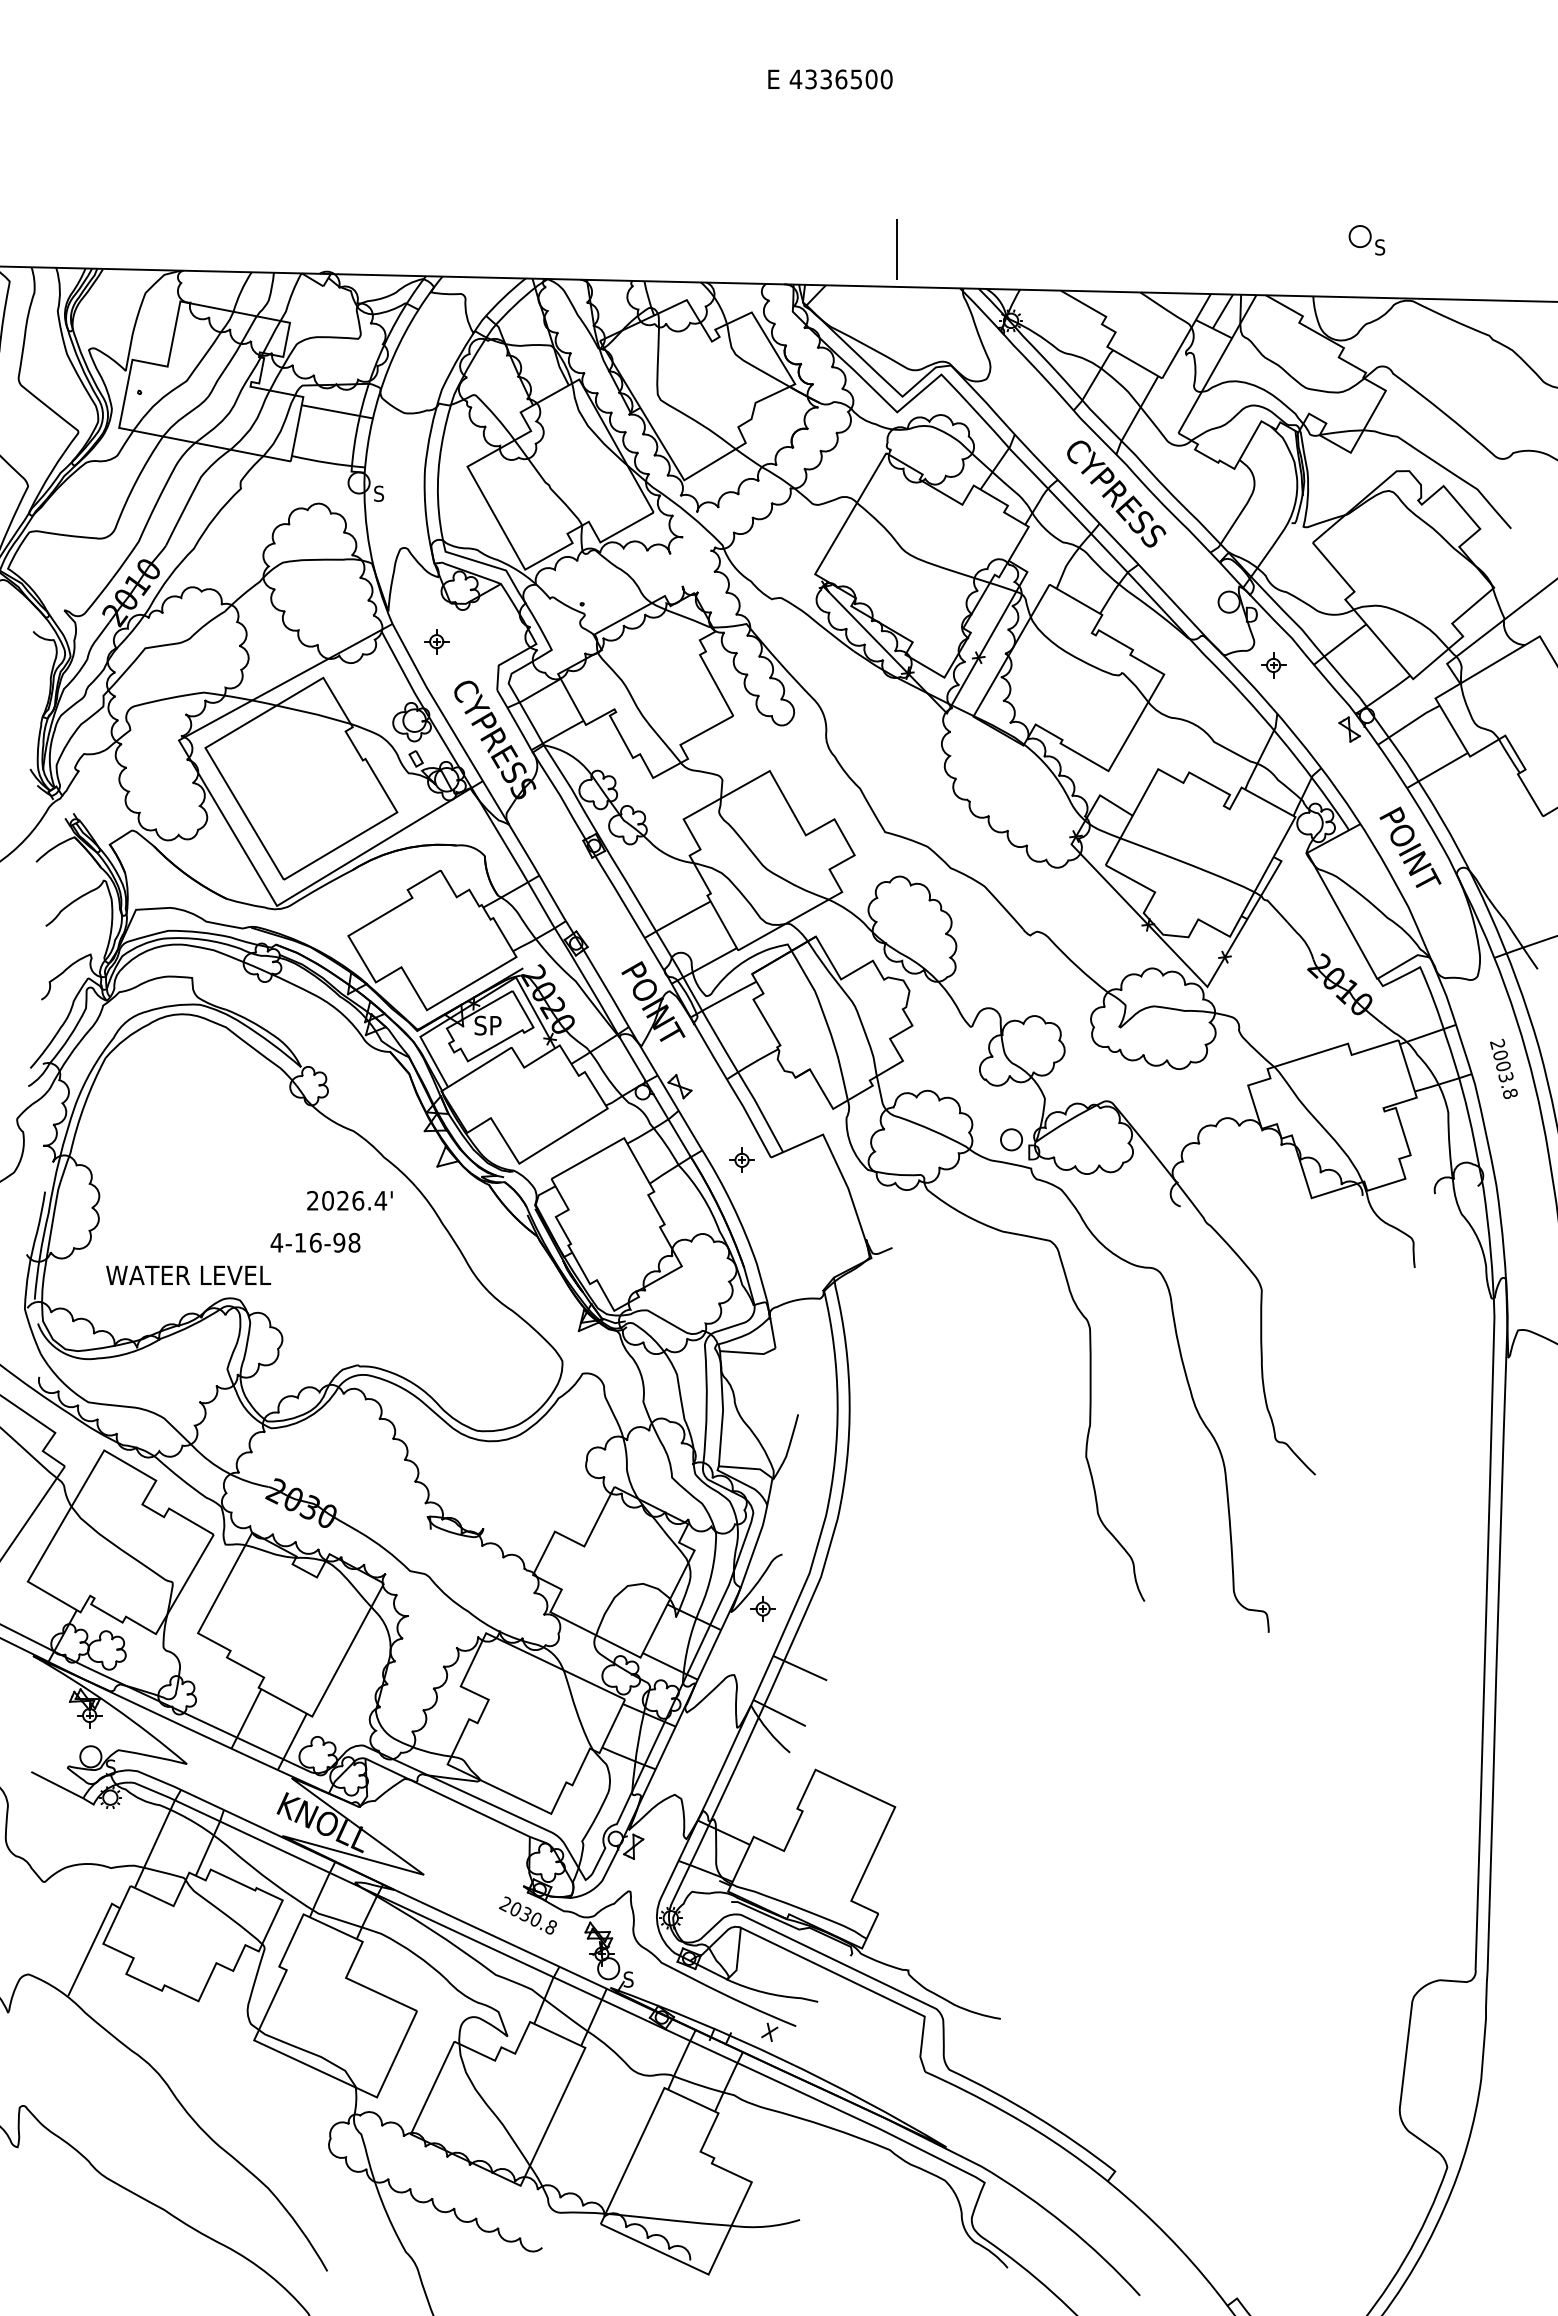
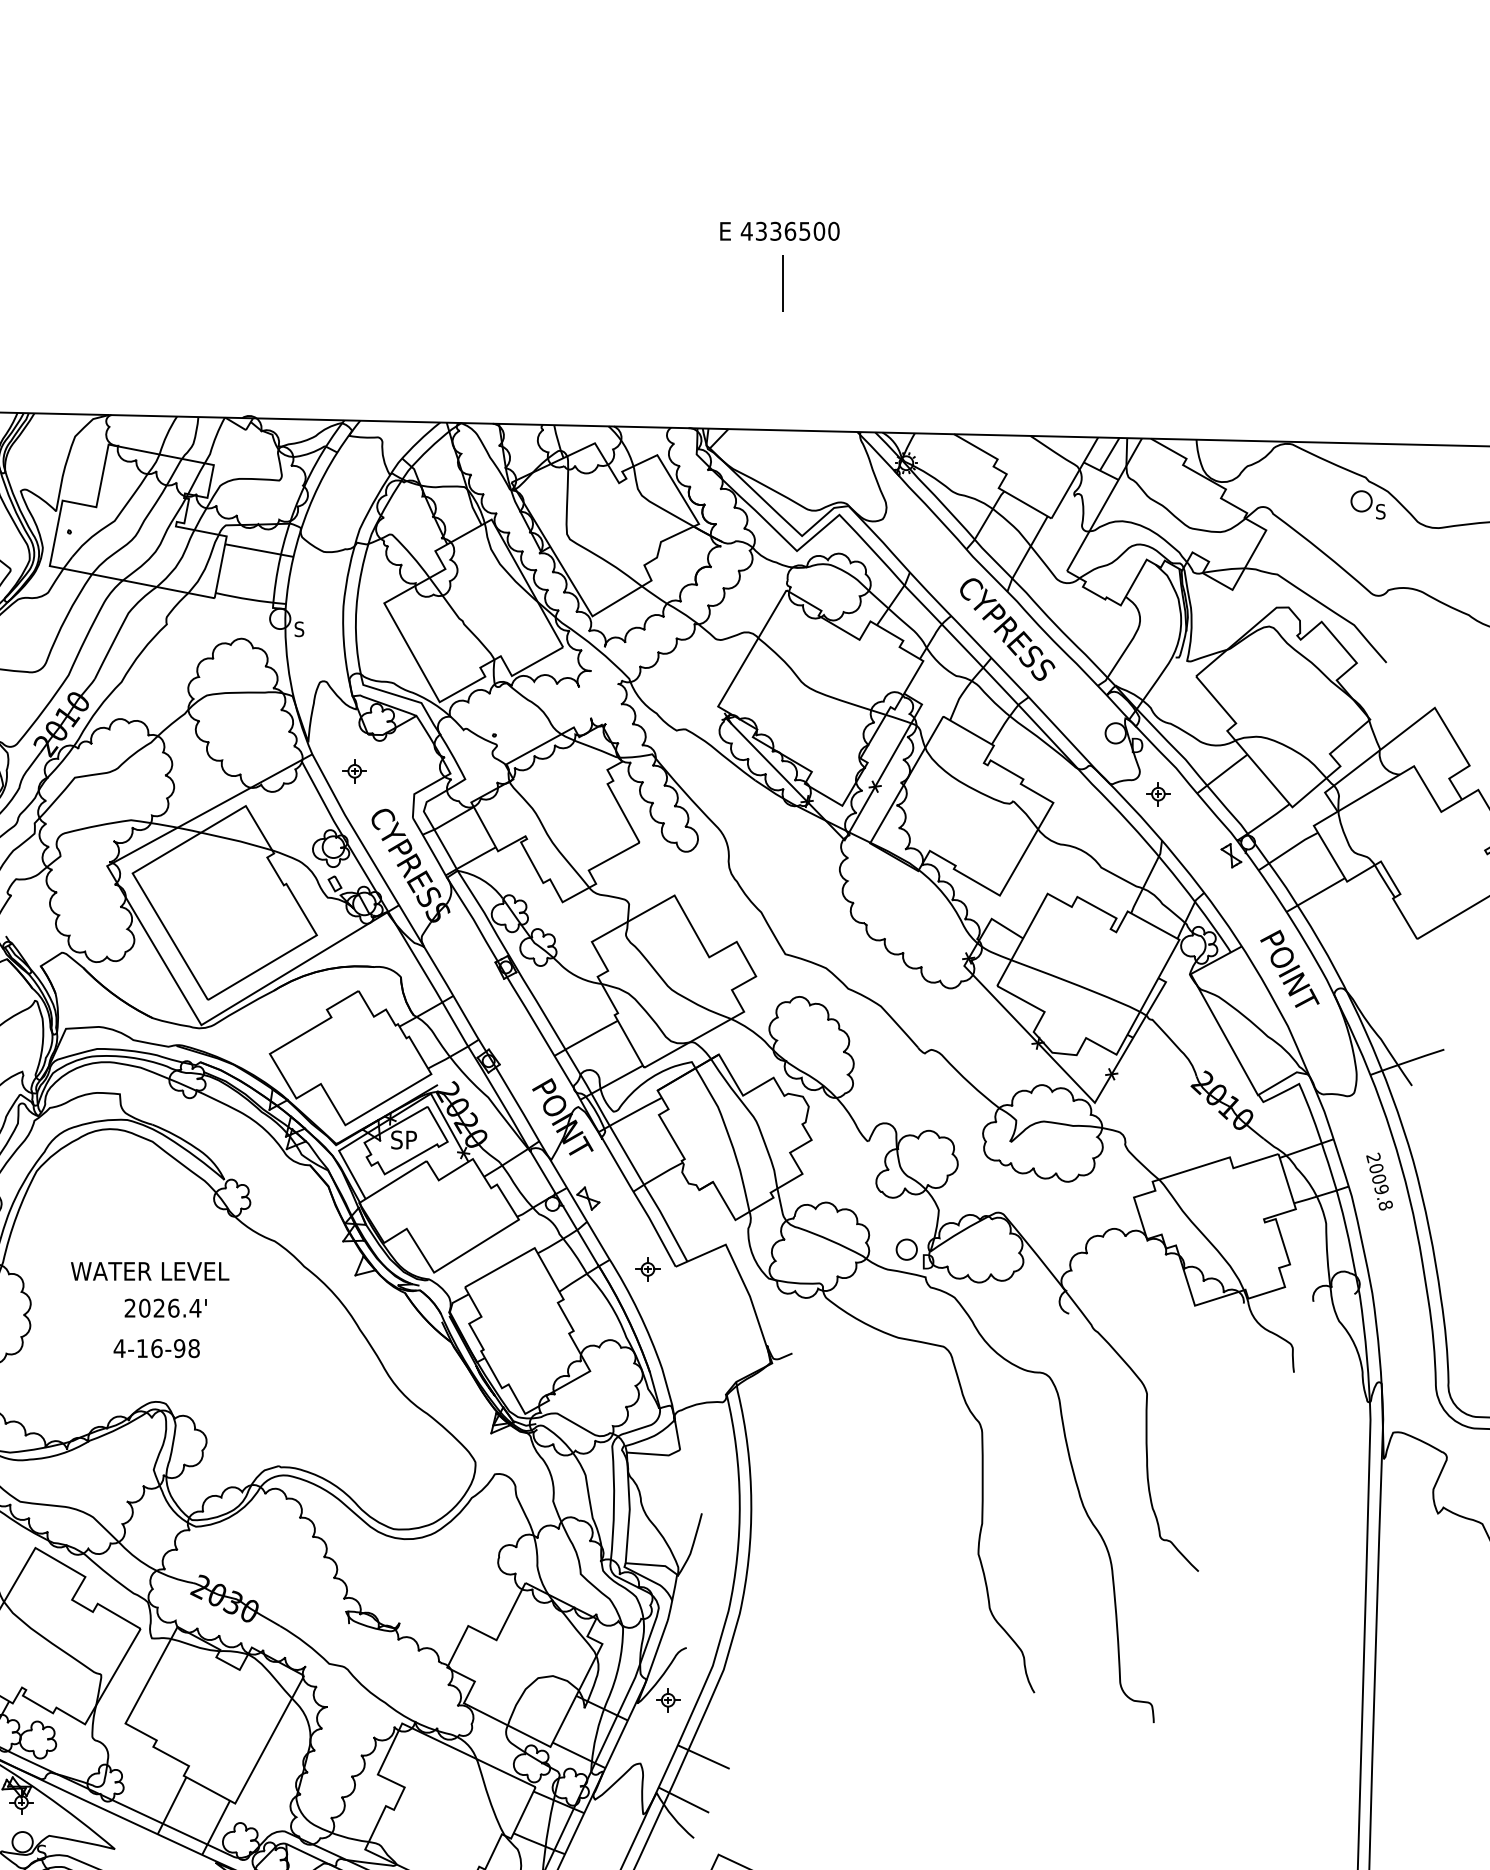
text: (830, 79) -> (779, 231), moved
part: (1366, 240) -> (1367, 505), moved
line: (896, 249) -> (781, 283), moved
text: (1505, 1077) -> (1381, 1189), 2003.8 -> 2009.8
text: (349, 1200) -> (165, 1307), moved
text: (315, 1242) -> (156, 1348), moved
text: (188, 1274) -> (150, 1270), moved

